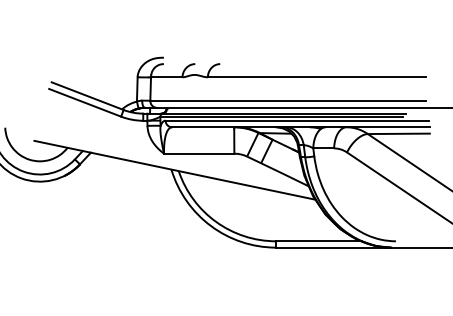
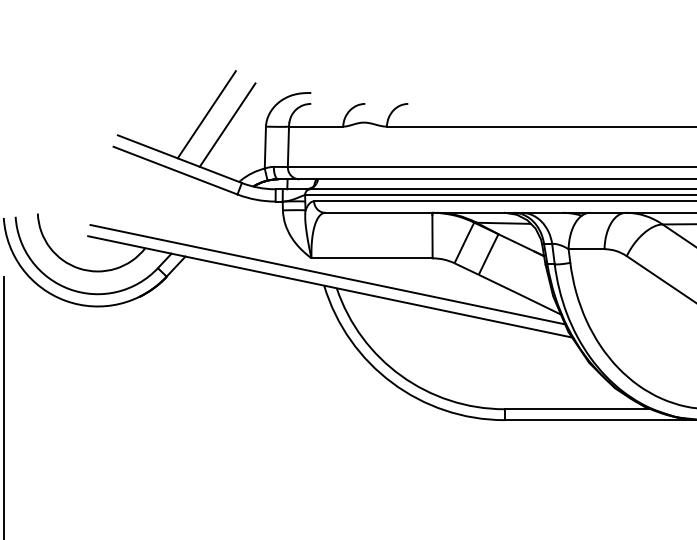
line: (103, 70) -> (207, 114), added
line: (115, 76) -> (227, 125), added
line: (173, 163) -> (327, 275), added

